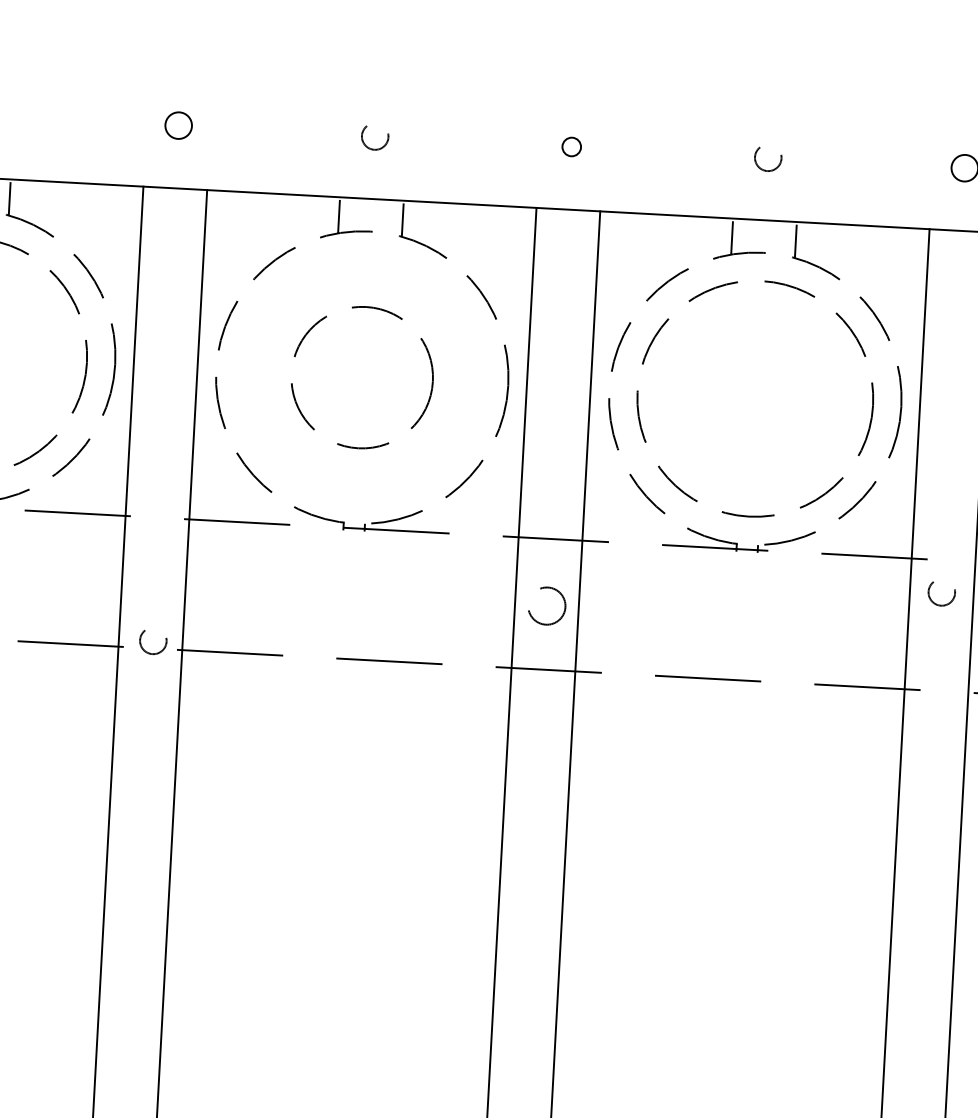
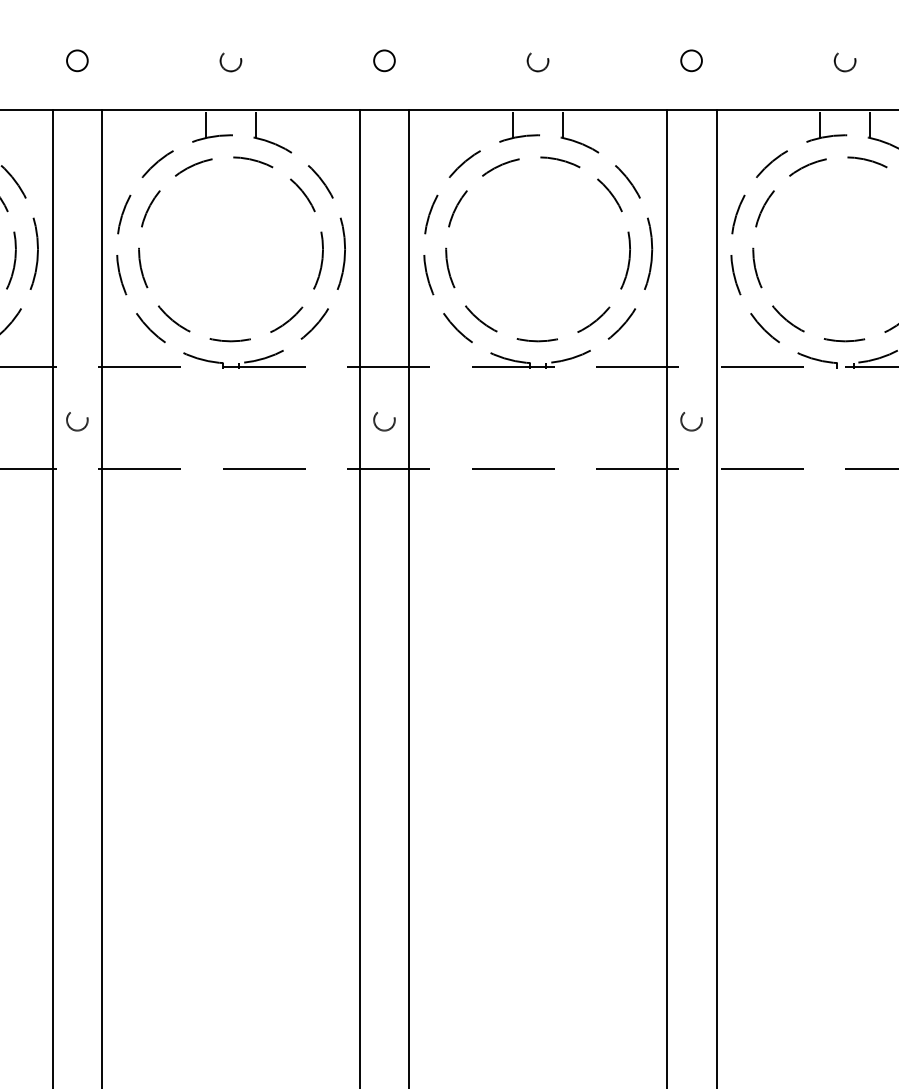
circle: (571, 146) -> (384, 60), size x1.43
circle: (361, 377) -> (230, 249), size x1.67
circle: (941, 594) -> (691, 421), moved
circle: (546, 608) -> (384, 421), size x0.71
circle: (153, 642) -> (77, 421), moved

